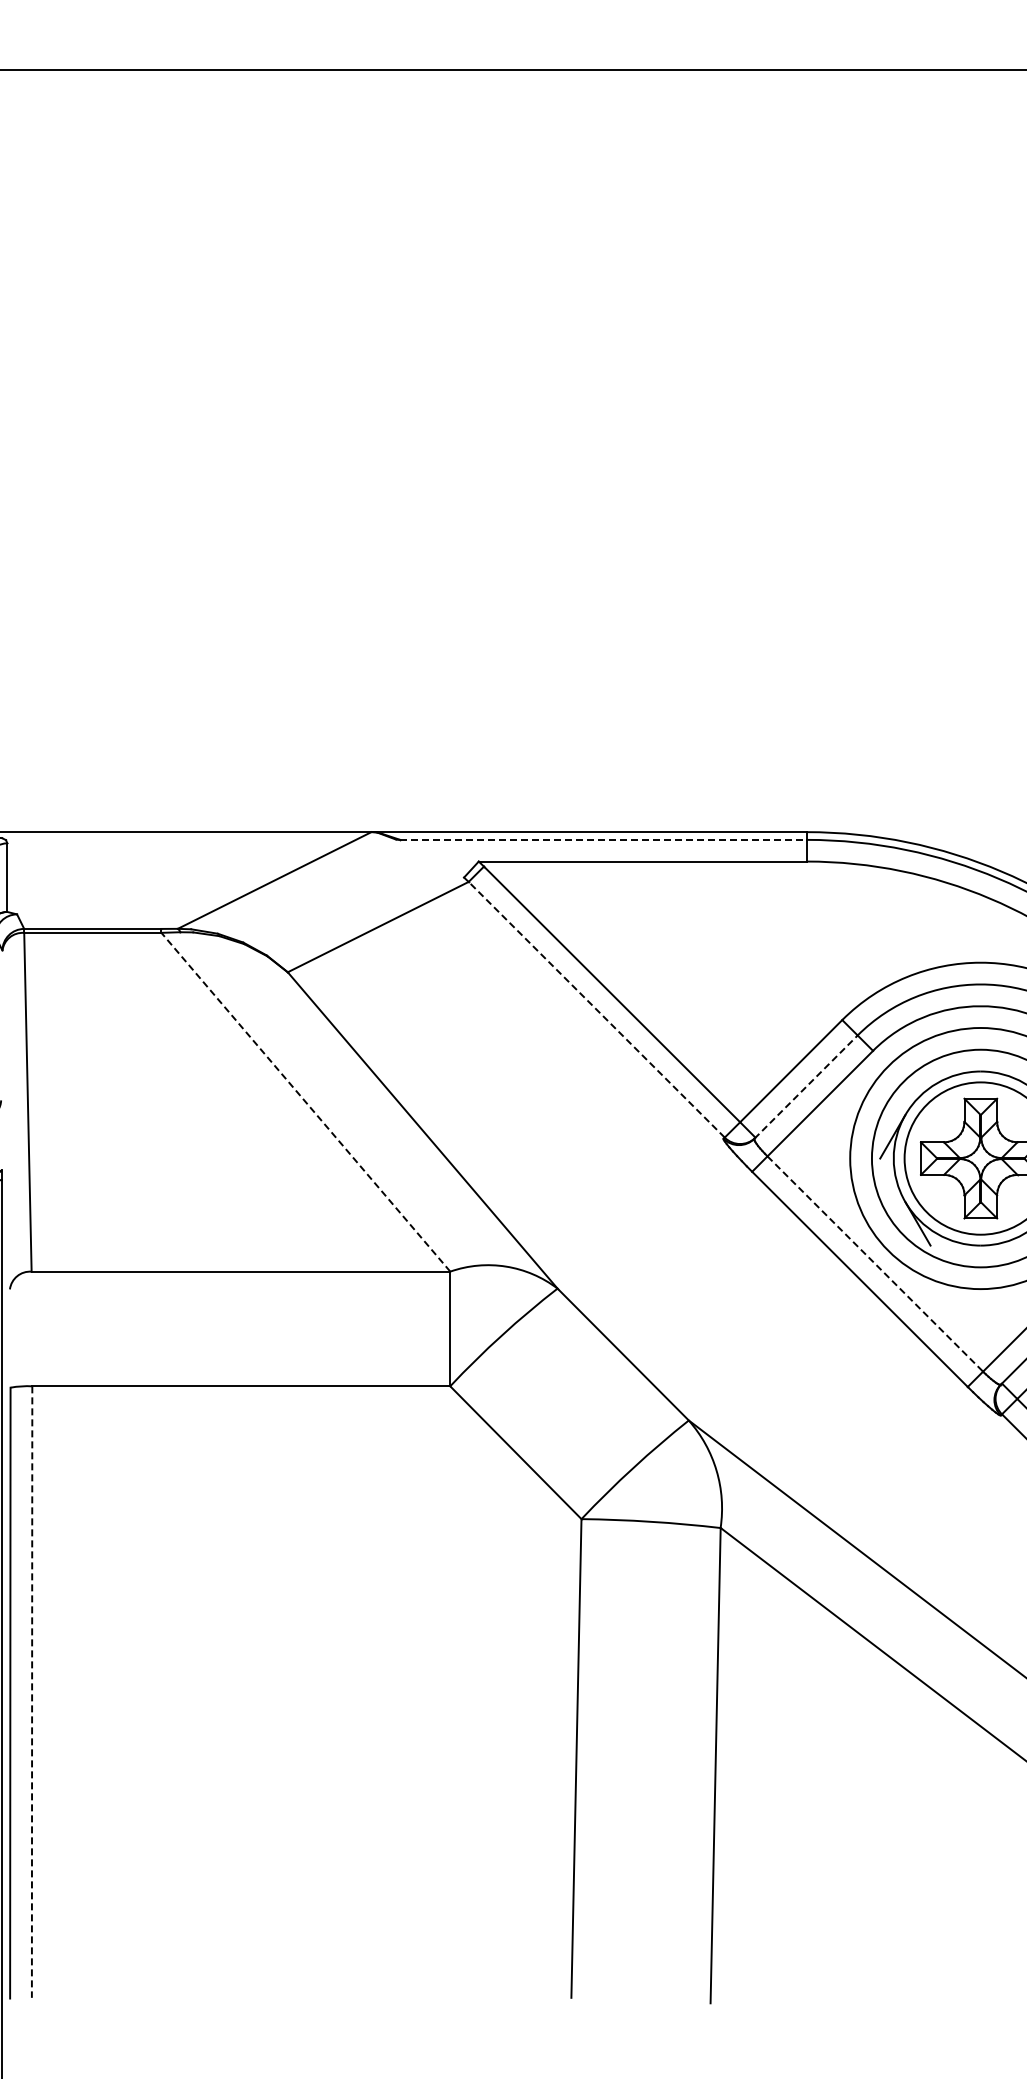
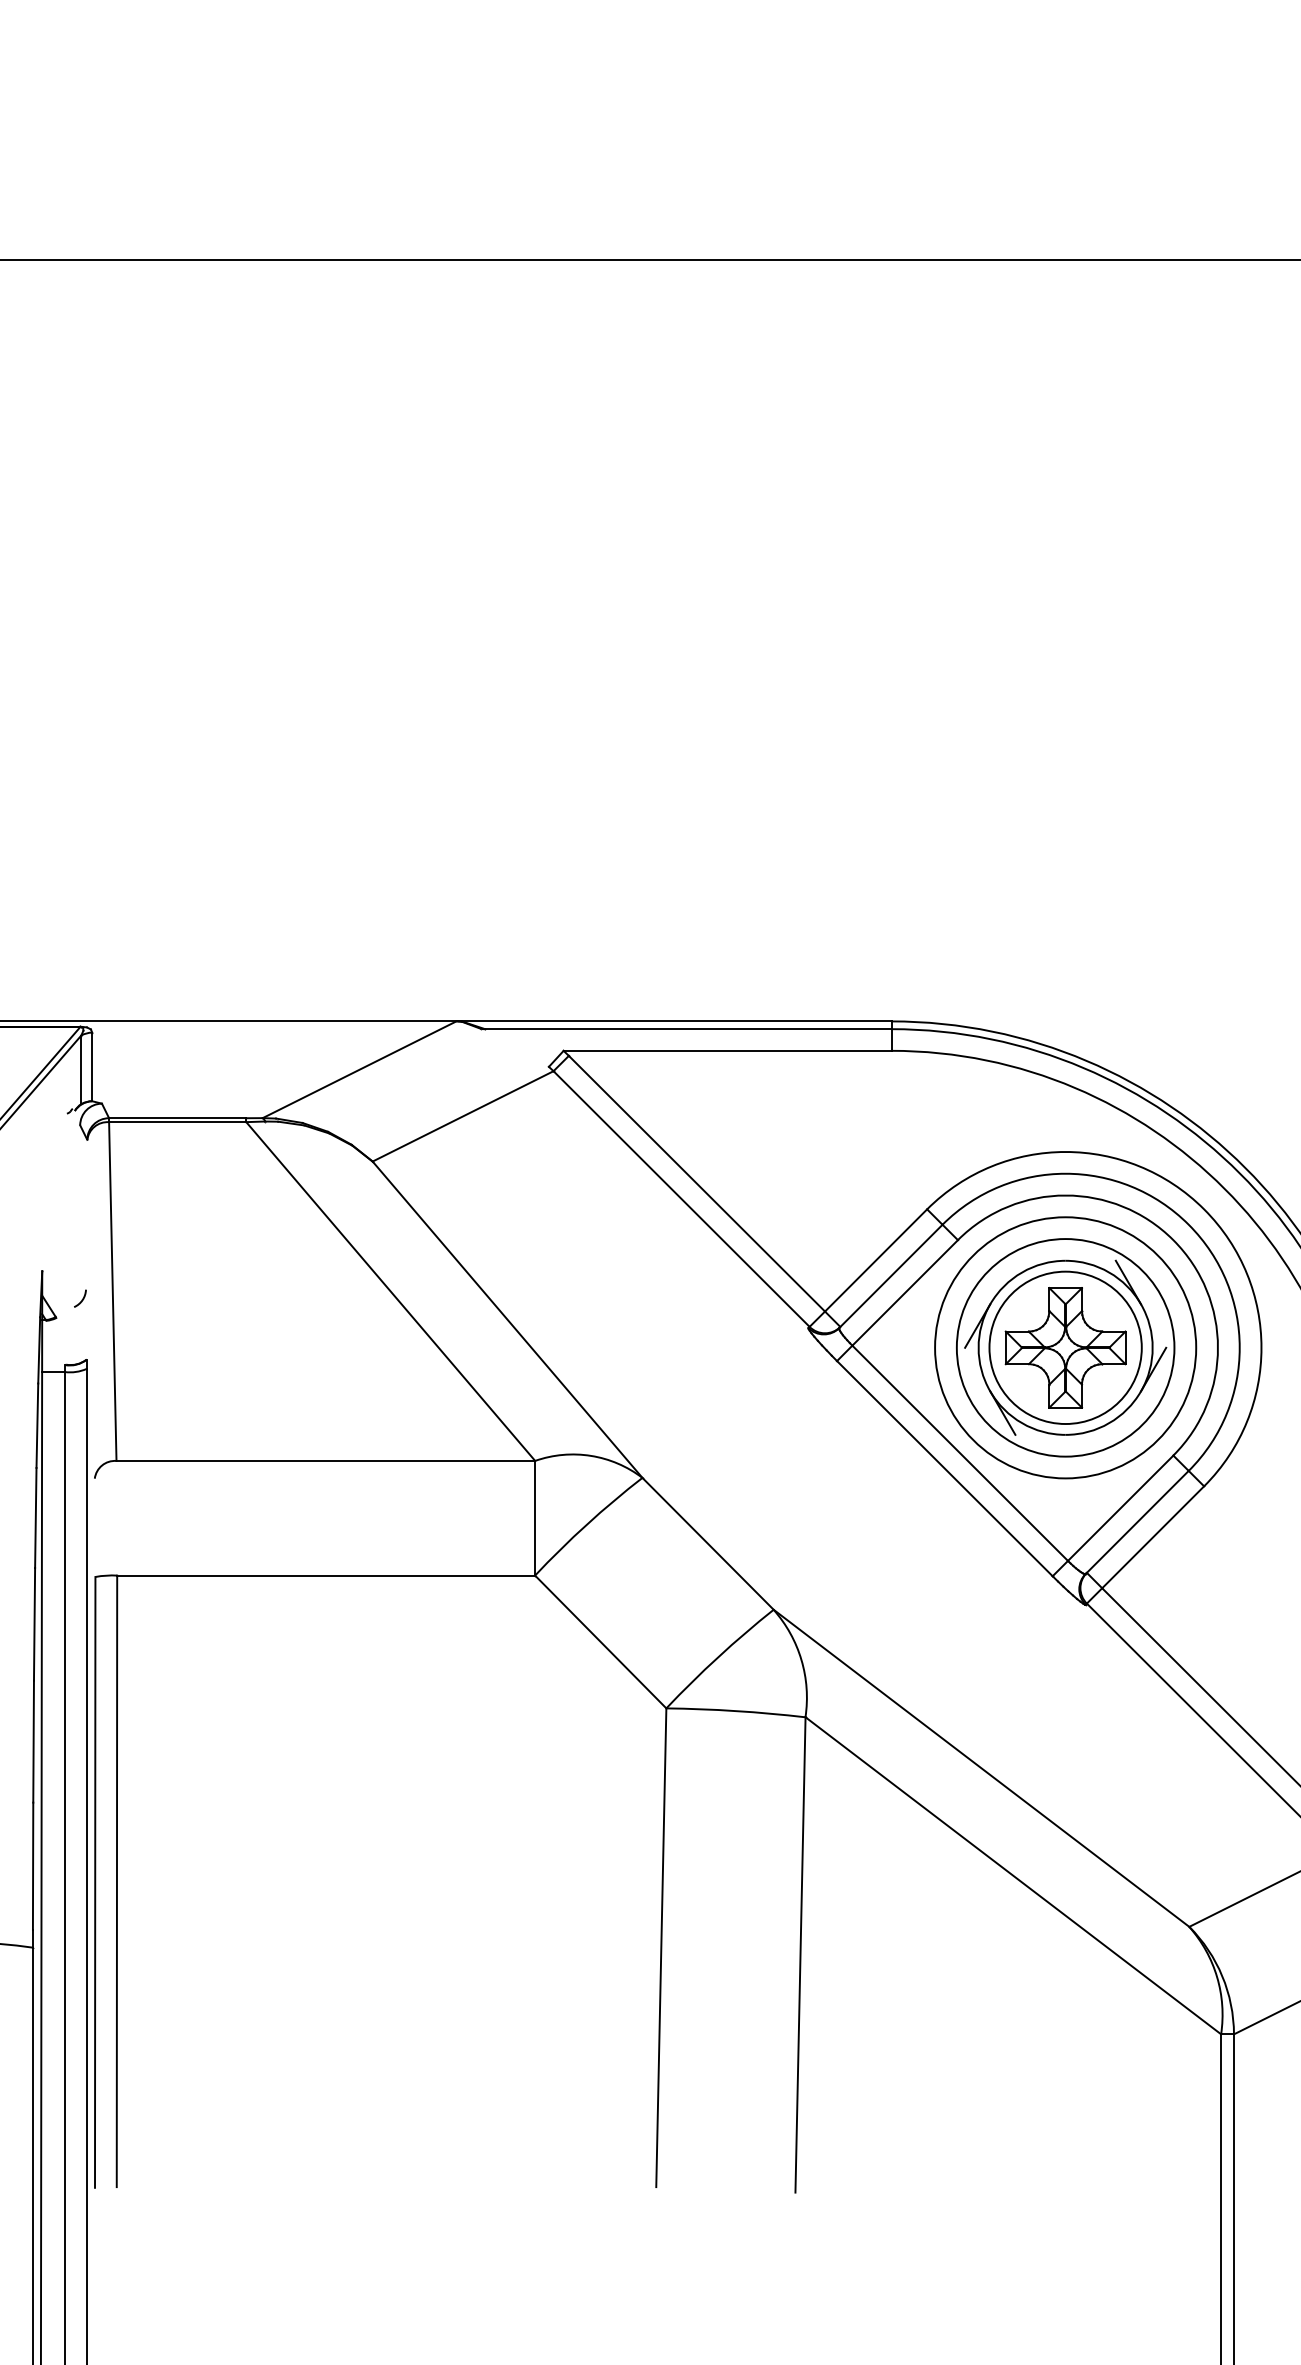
line: (603, 840) -> (688, 1029), dashed -> solid
line: (596, 1010) -> (681, 1199), dashed -> solid
line: (806, 1087) -> (891, 1276), dashed -> solid
line: (305, 1102) -> (390, 1291), dashed -> solid
line: (875, 1264) -> (960, 1453), dashed -> solid
line: (31, 1692) -> (116, 1881), dashed -> solid

